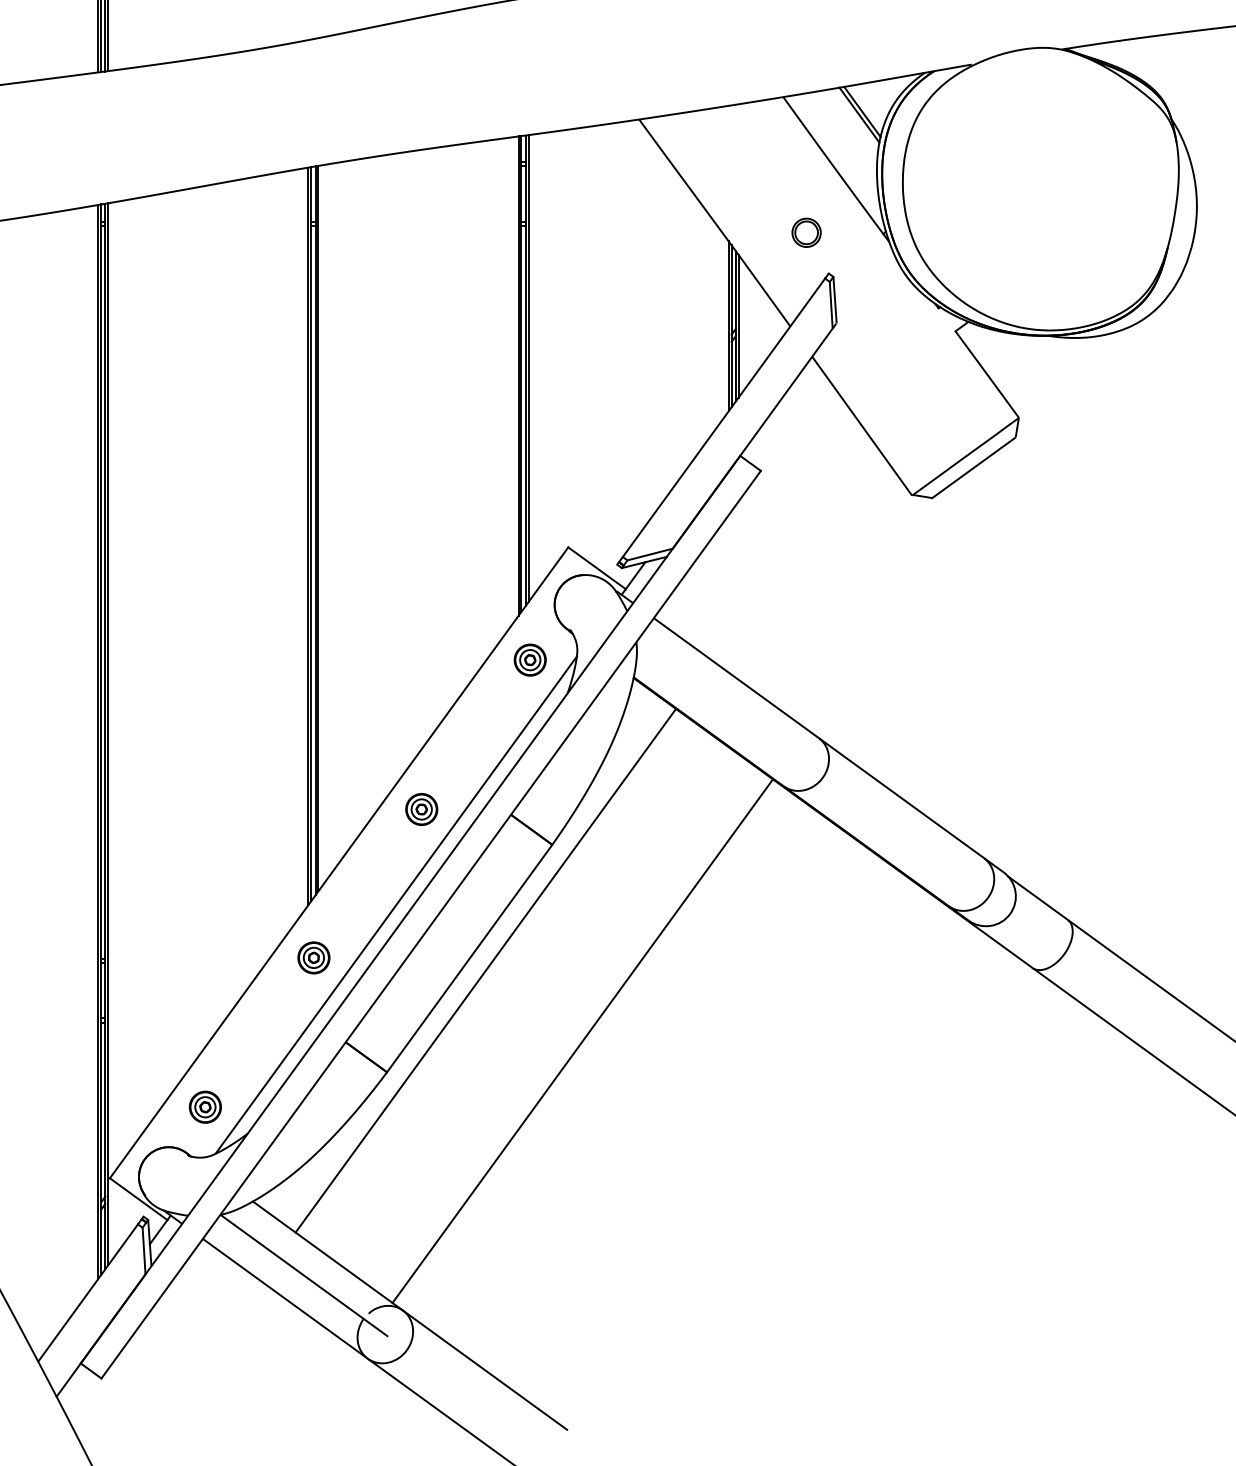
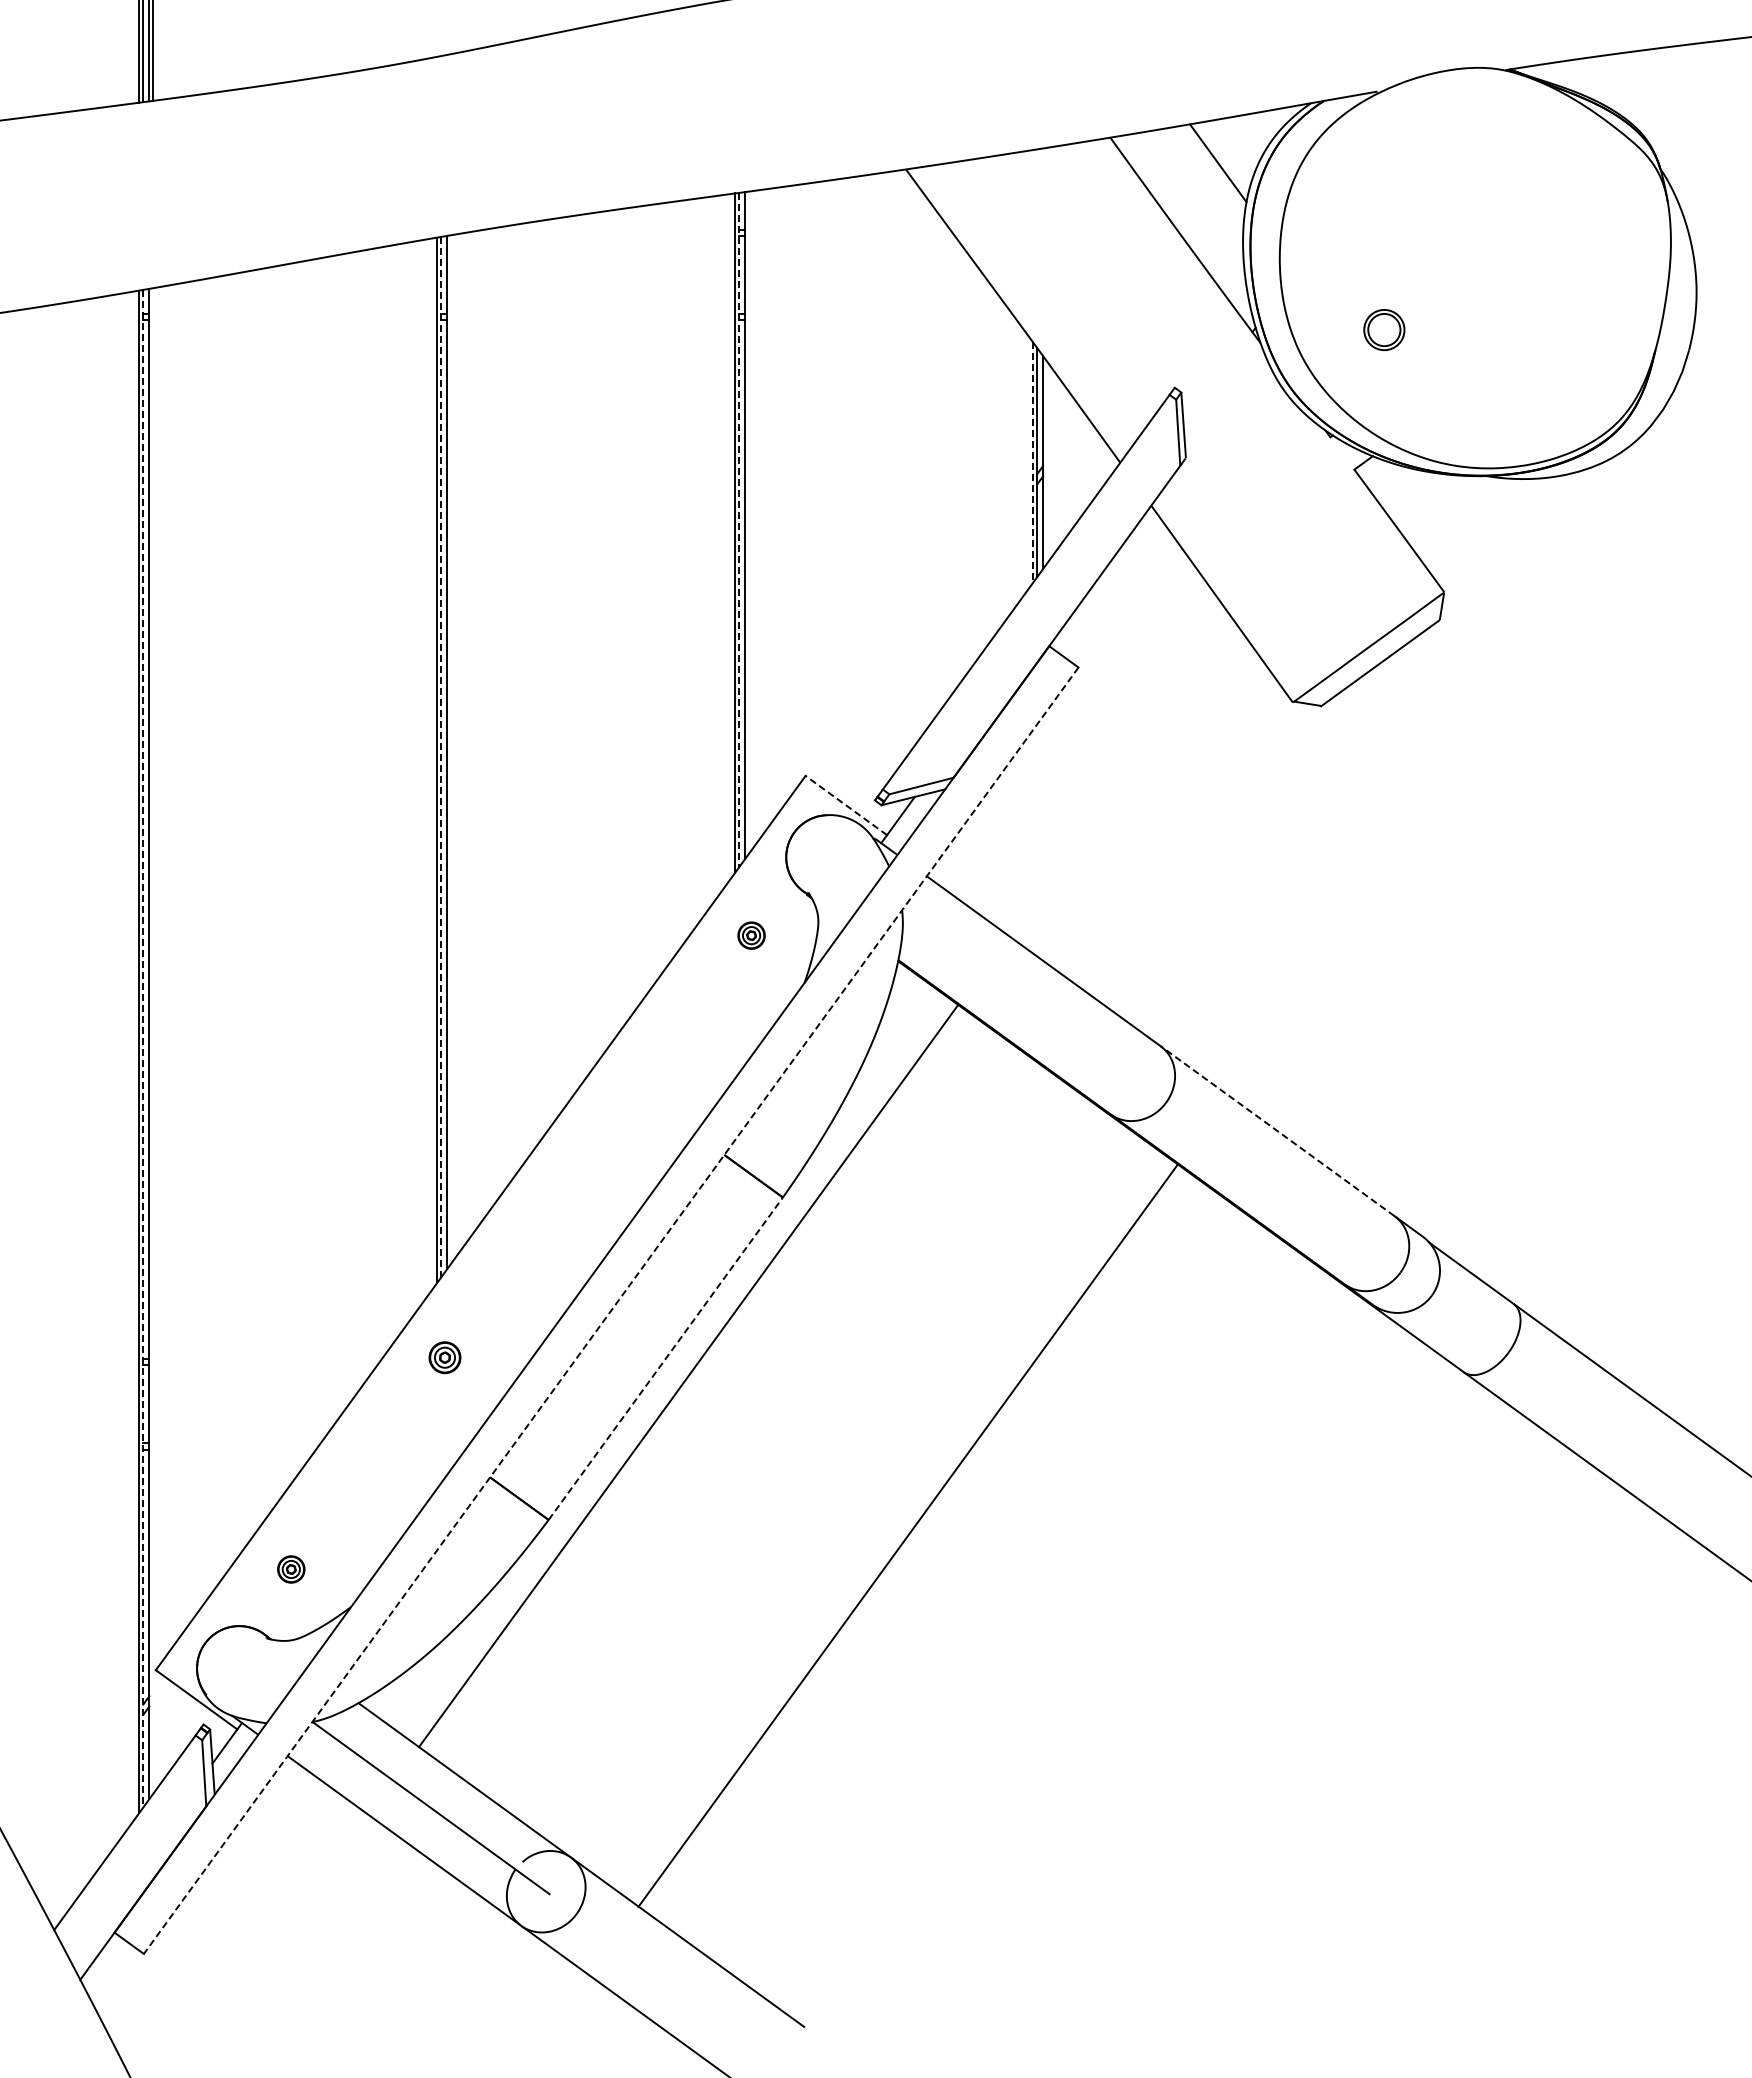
line: (862, 111) -> (1222, 158), removed
part: (806, 233) -> (1384, 330), moved
line: (728, 326) -> (1032, 463), solid -> dashed
line: (738, 326) -> (1047, 462), removed
line: (528, 368) -> (749, 522), removed
line: (521, 374) -> (739, 530), solid -> dashed
line: (318, 528) -> (451, 749), removed
line: (311, 534) -> (441, 757), solid -> dashed
line: (596, 568) -> (845, 805), solid -> dashed
part: (530, 659) -> (751, 935), size x0.6
line: (108, 734) -> (153, 1040), removed
line: (101, 739) -> (143, 1048), solid -> dashed
line: (901, 798) -> (1277, 1131), solid -> dashed
part: (421, 809) -> (597, 1147), removed
line: (396, 904) -> (561, 1282), removed
line: (430, 925) -> (610, 1311), solid -> dashed
part: (313, 957) -> (444, 1357), size x0.7
line: (470, 958) -> (666, 1358), solid -> dashed
line: (582, 1040) -> (907, 1535), moved
part: (205, 1107) -> (291, 1569), size x0.6

